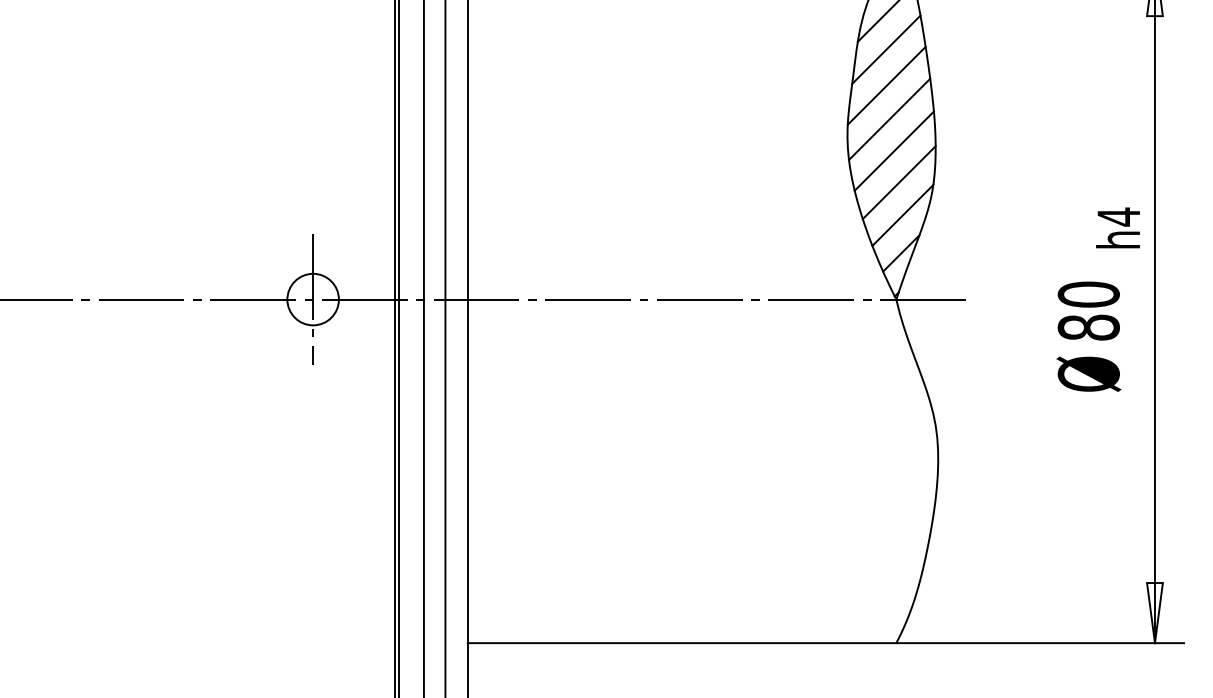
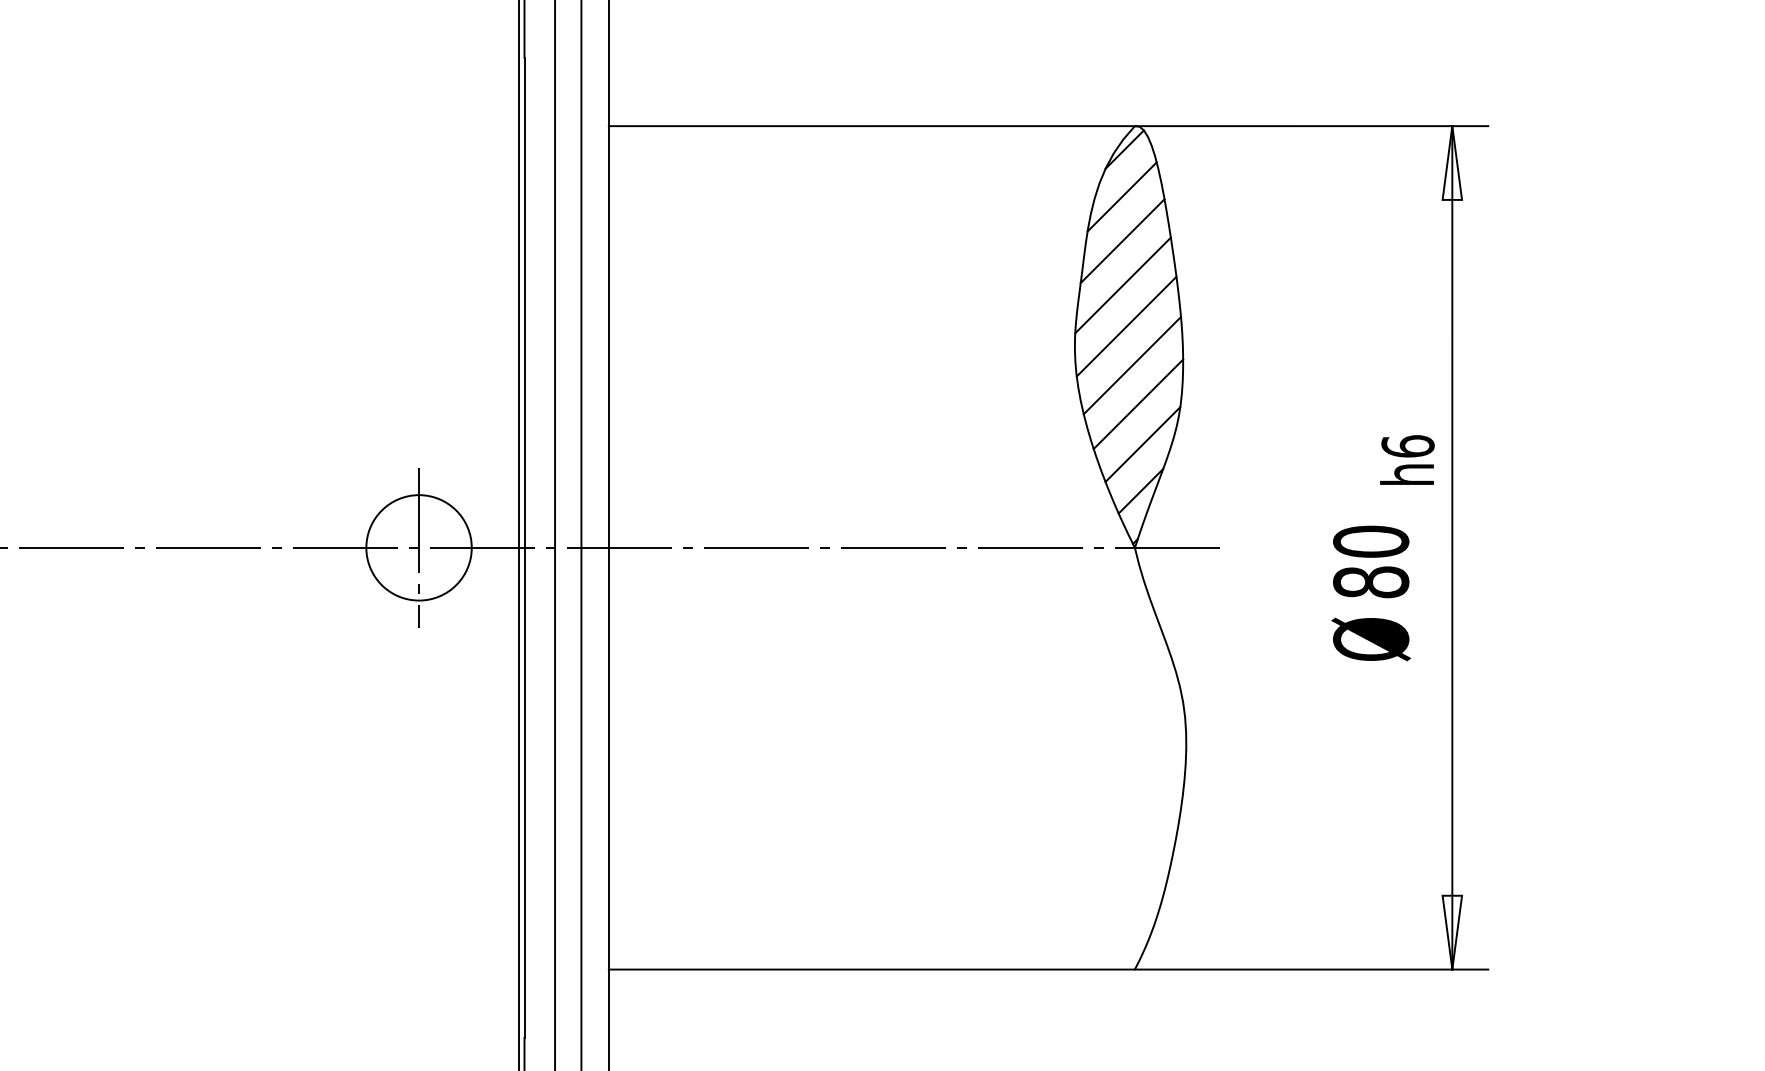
text: (1118, 217) -> (1407, 446), h4 -> h6
circle: (312, 299) -> (418, 547), size x1.67

